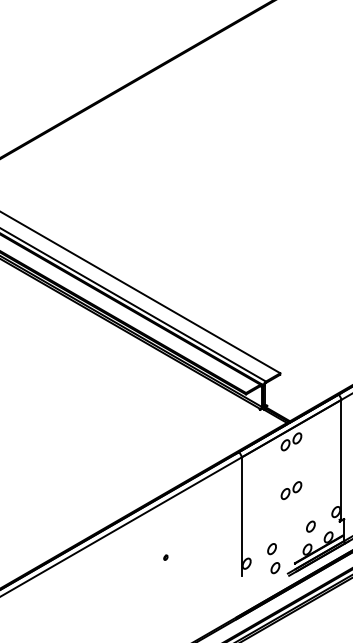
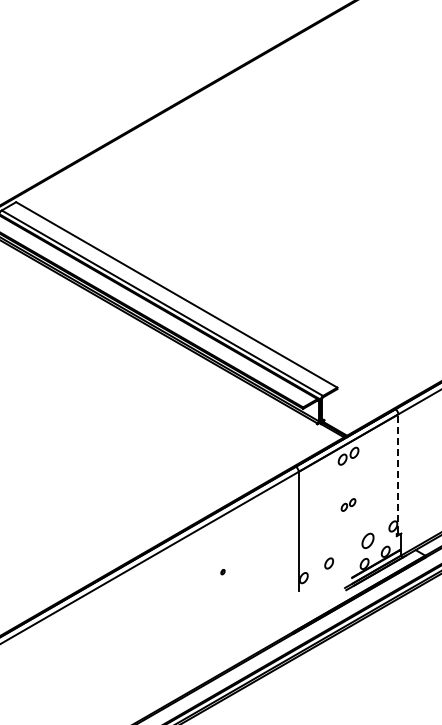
line: (341, 459) -> (398, 473), solid -> dashed
part: (291, 490) -> (348, 504), size x0.7
part: (310, 527) -> (367, 541), size x1.4
part: (275, 568) -> (332, 582), removed

